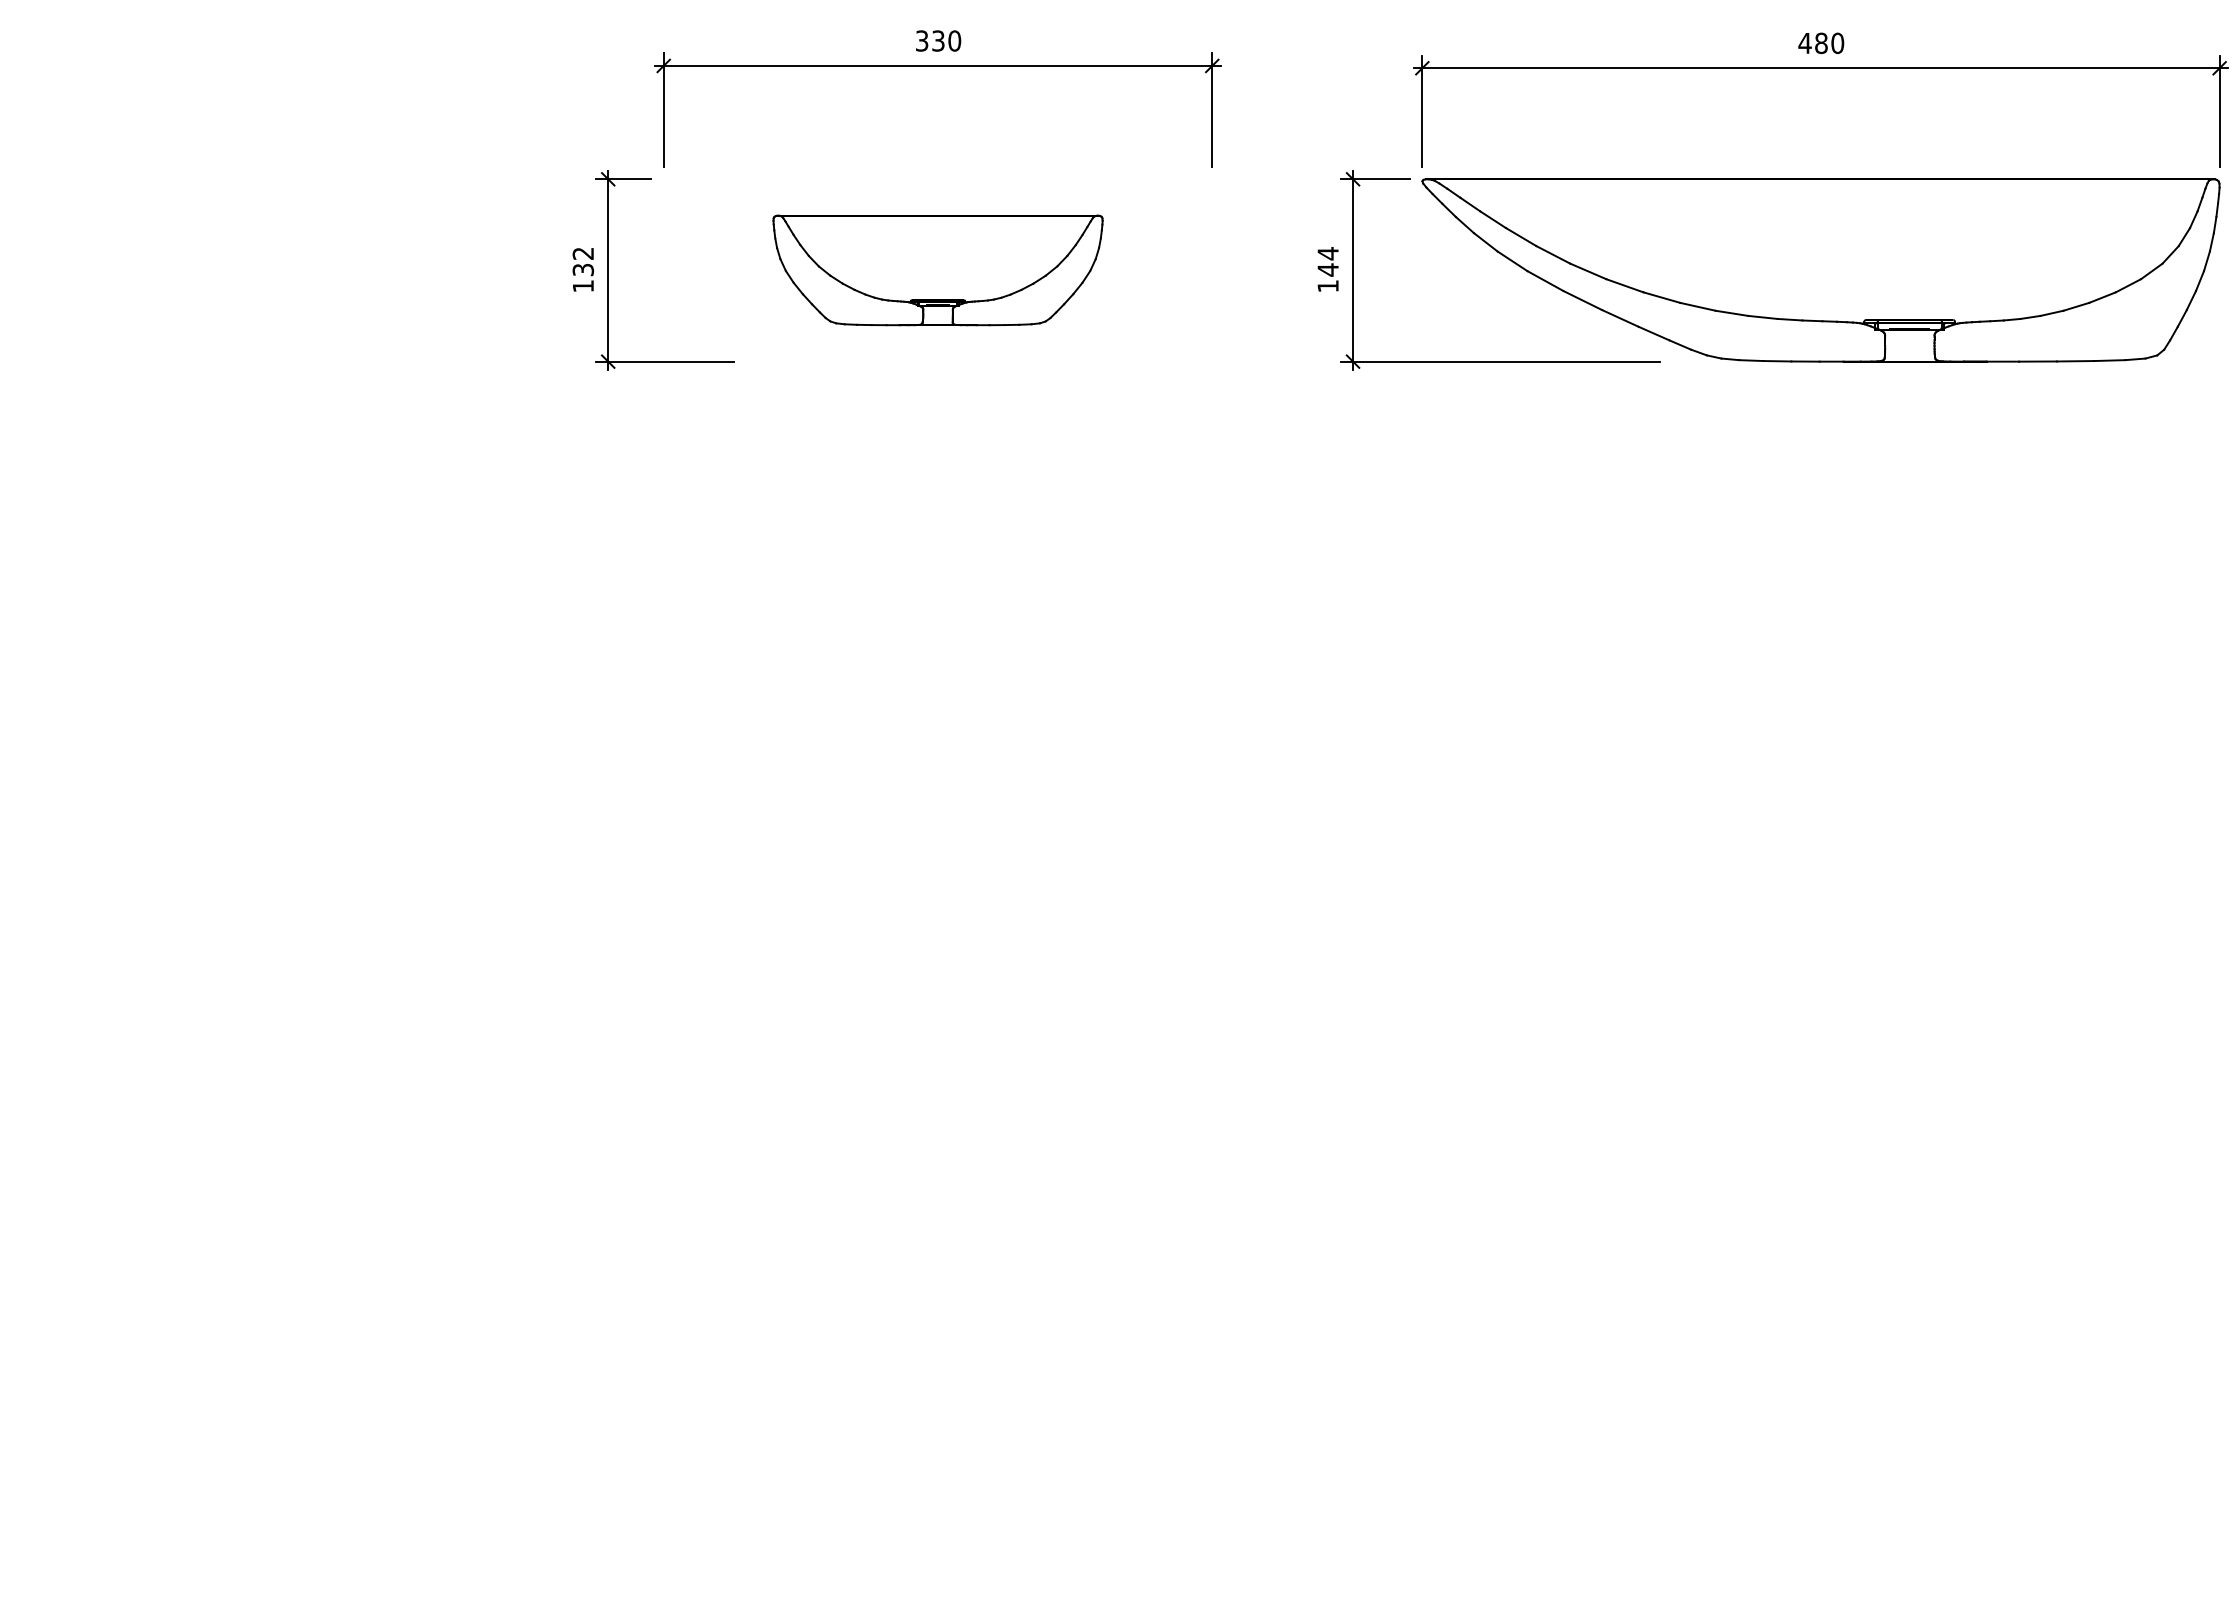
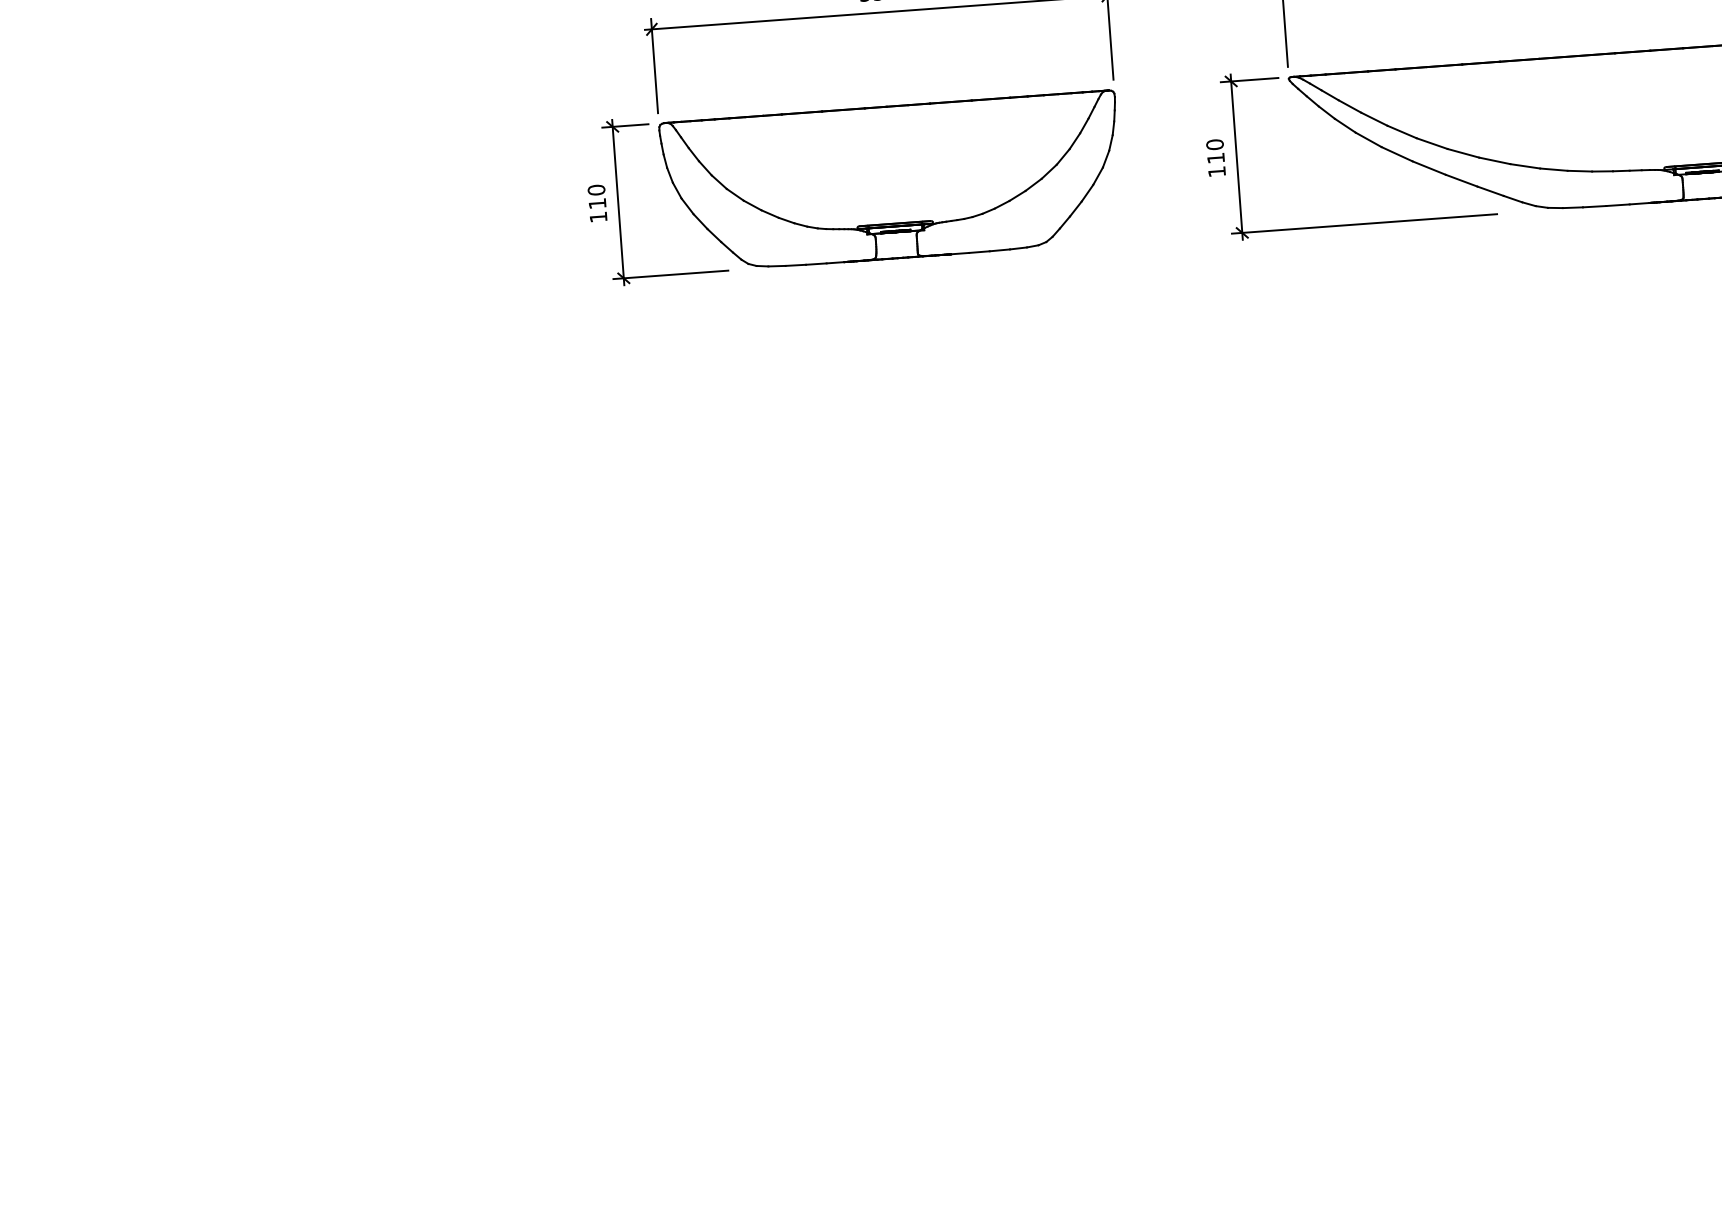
text: (583, 261) -> (597, 196), 132 -> 110
text: (1327, 261) -> (1214, 151), 144 -> 110
part: (937, 270) -> (891, 182), size x1.67

